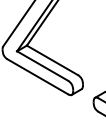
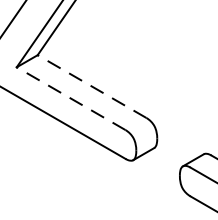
line: (52, 60) -> (92, 86), solid -> dashed
line: (42, 65) -> (70, 97), solid -> dashed

